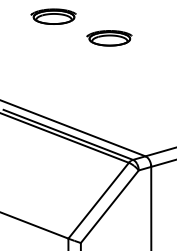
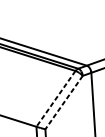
line: (98, 201) -> (55, 99), solid -> dashed
line: (109, 207) -> (63, 103), solid -> dashed

